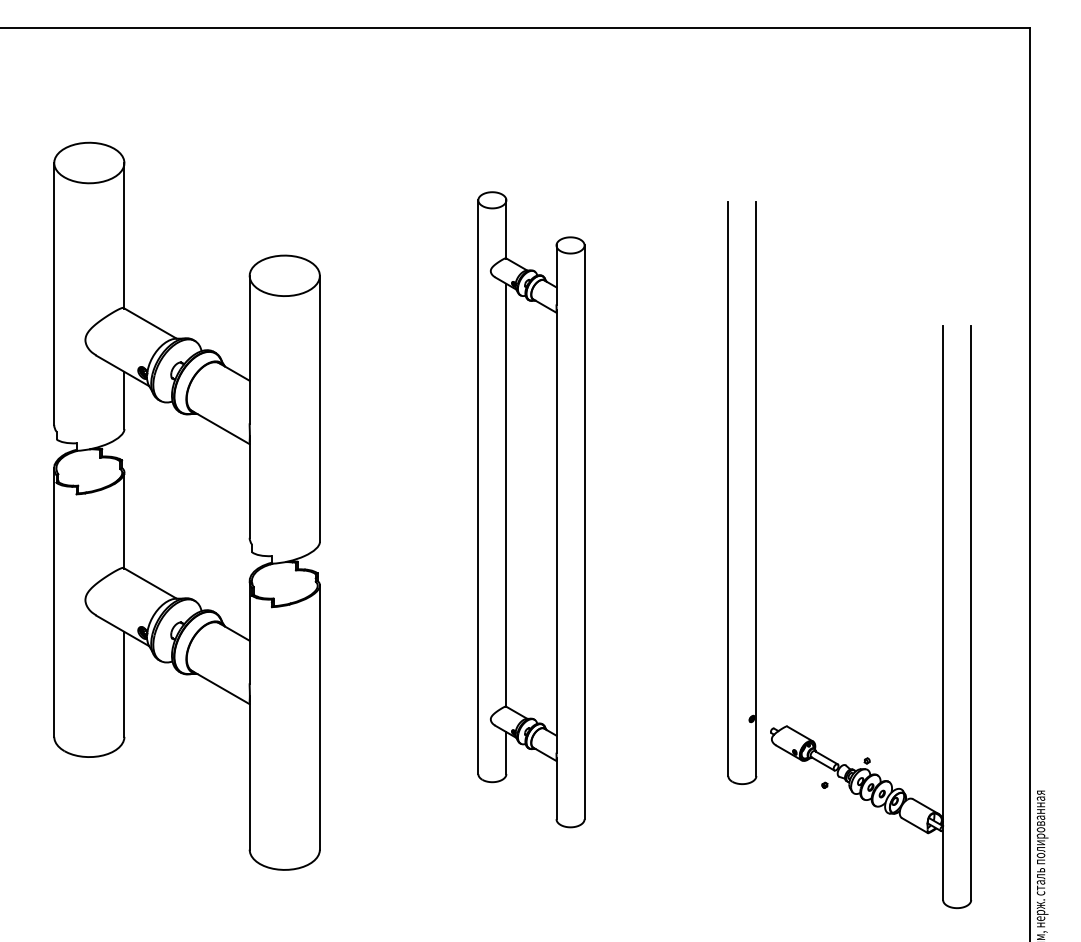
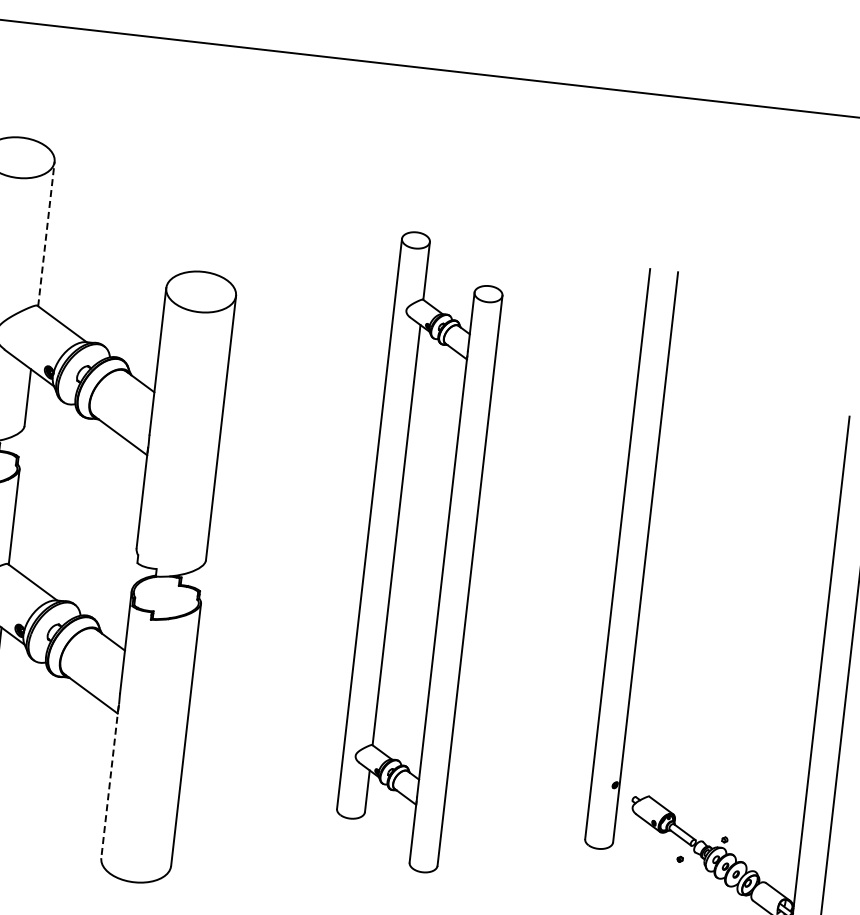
line: (124, 235) -> (46, 233), solid -> dashed
line: (249, 773) -> (109, 782), solid -> dashed

